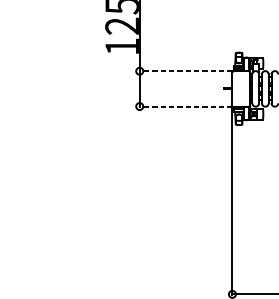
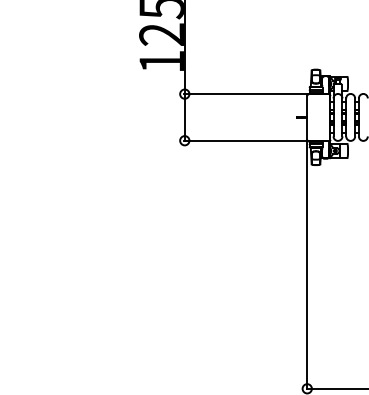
line: (186, 71) -> (246, 94), dashed -> solid
line: (186, 106) -> (246, 140), dashed -> solid

